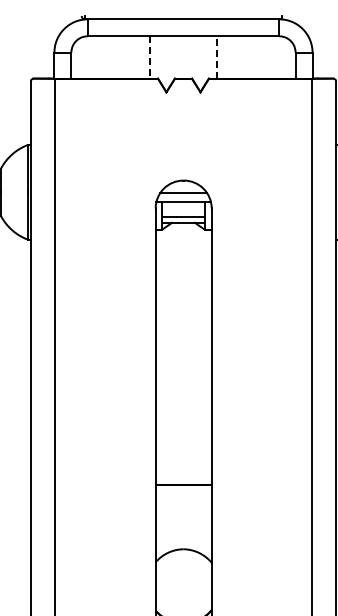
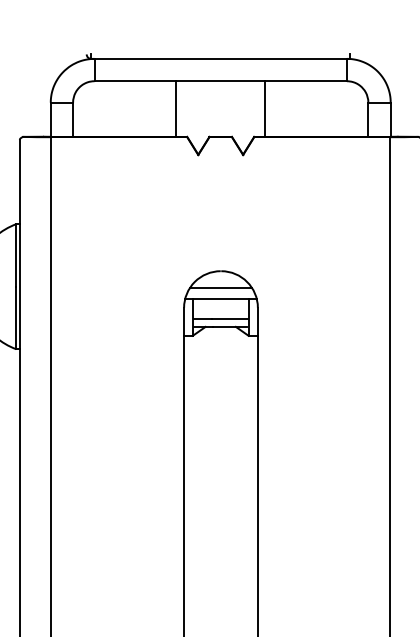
line: (217, 56) -> (265, 107), dashed -> solid
line: (149, 57) -> (175, 109), dashed -> solid

